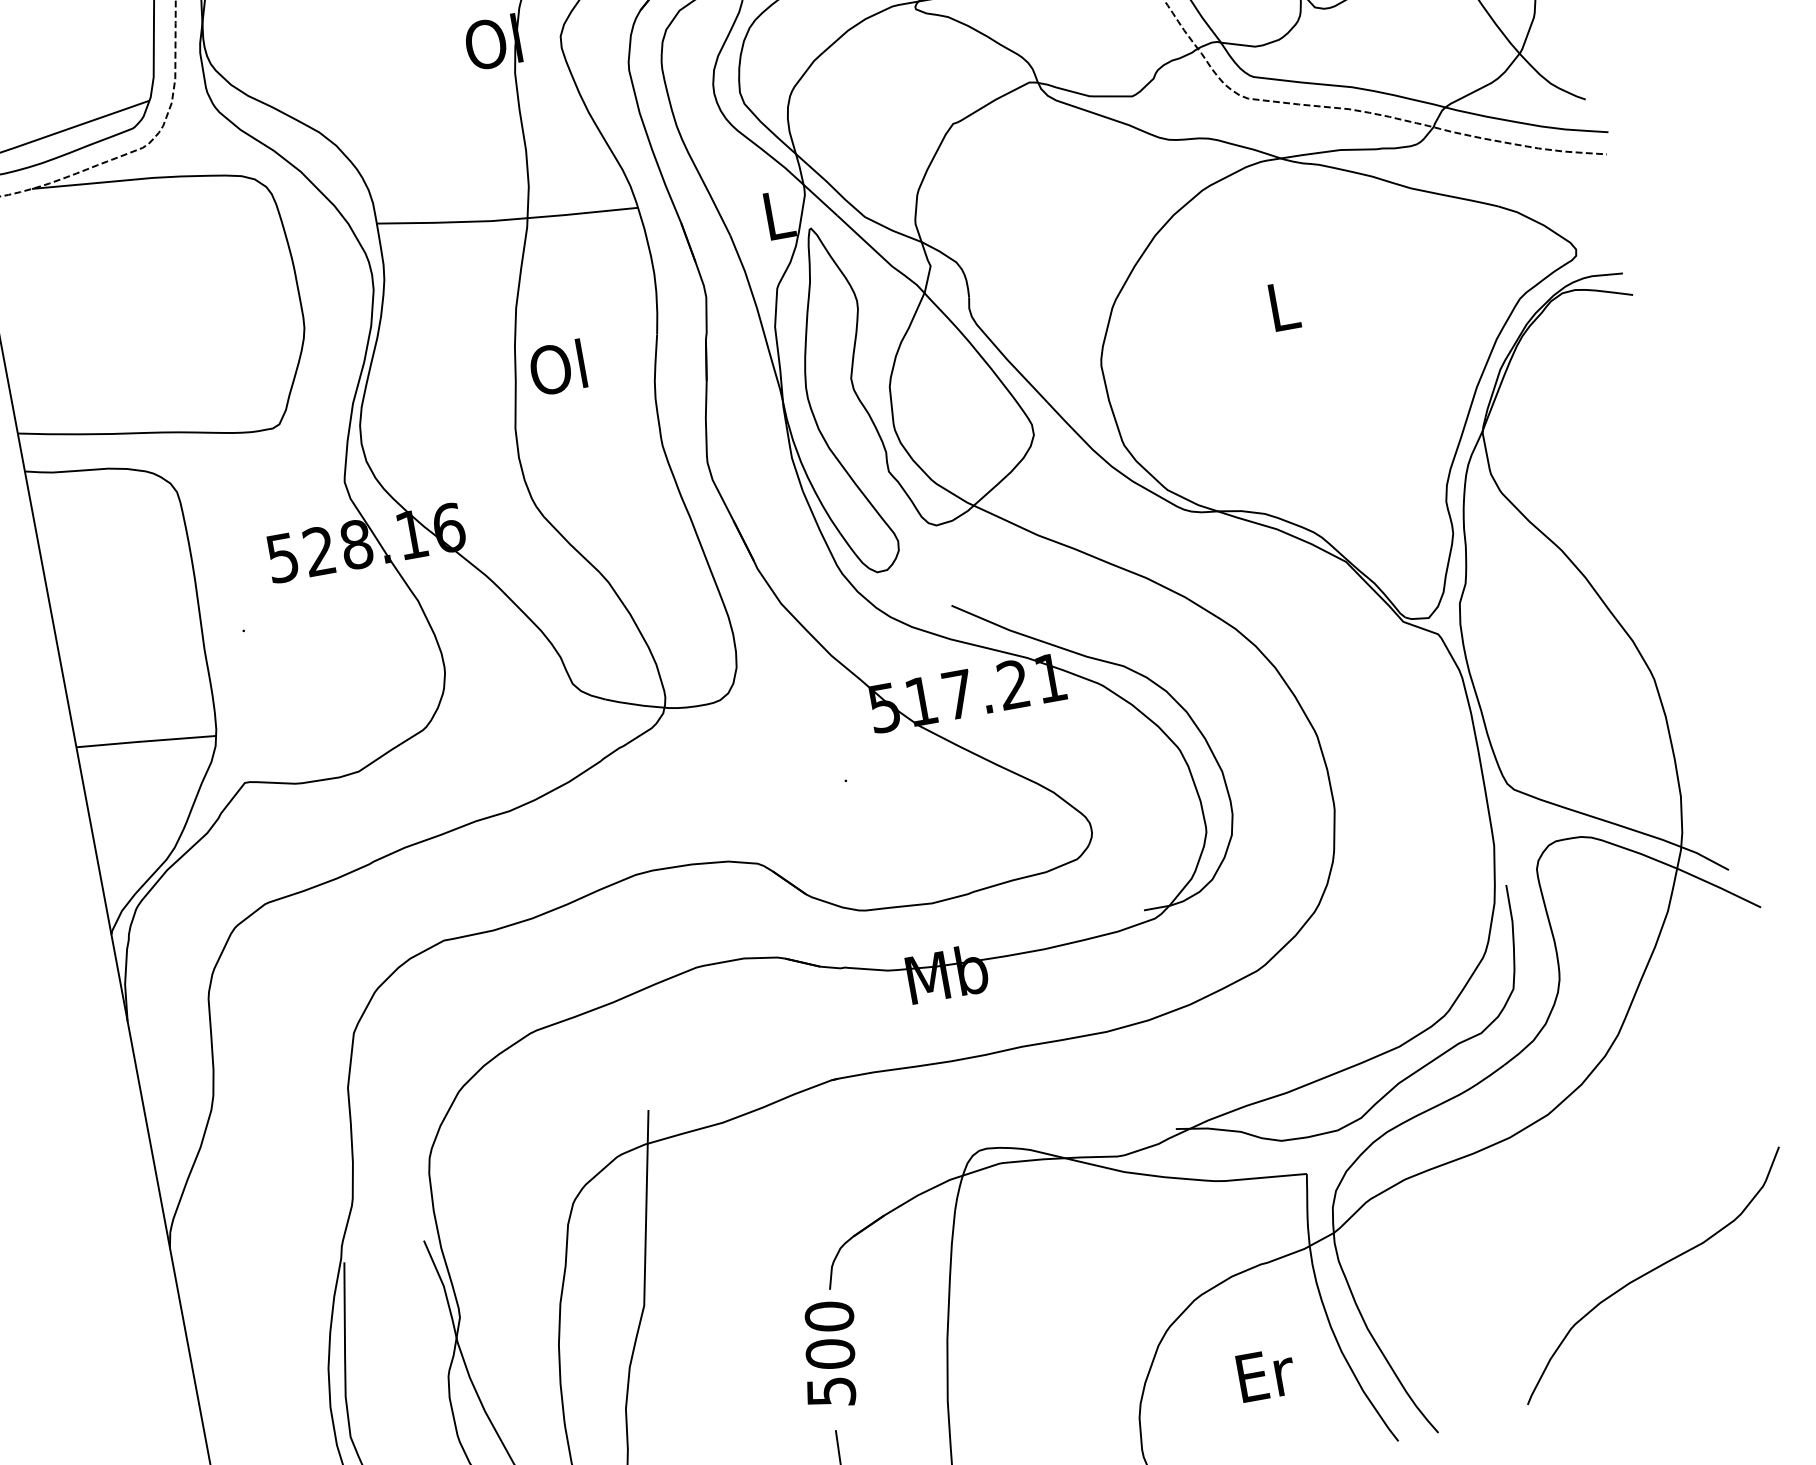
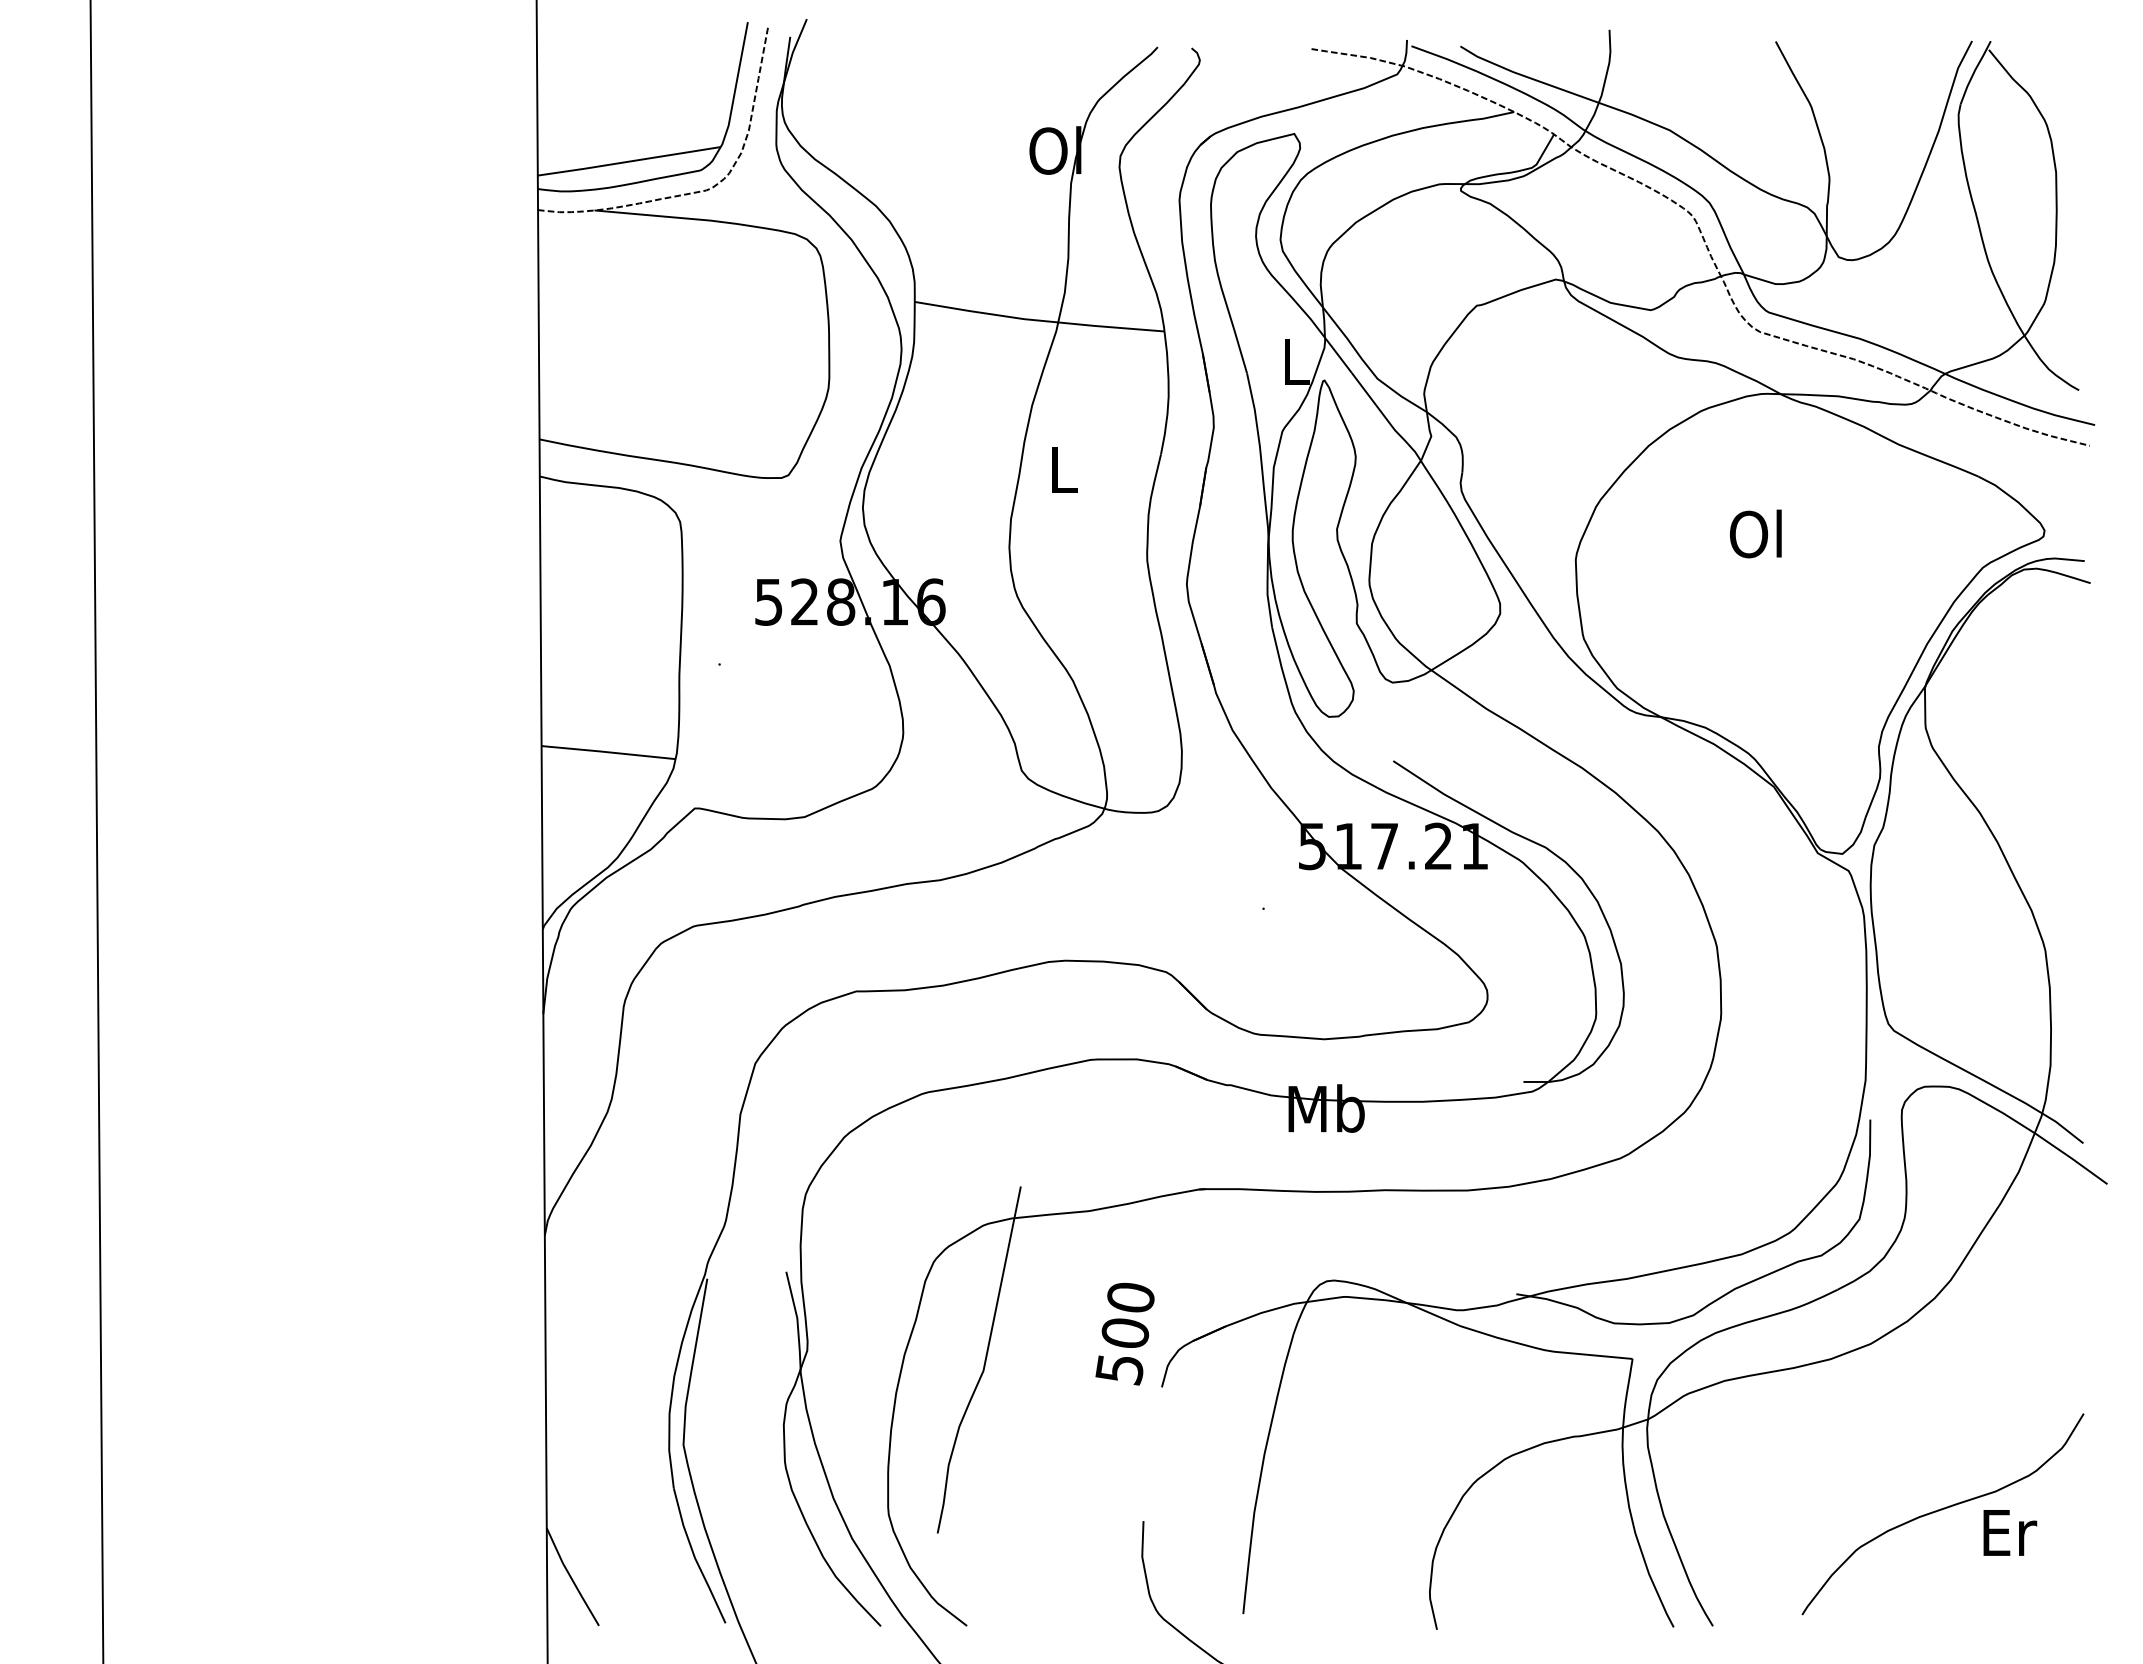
text: (1280, 305) -> (1755, 533), L -> Ol
text: (557, 367) -> (1061, 468), Ol -> L
text: (829, 1354) -> (1124, 1333), moved
text: (1266, 1374) -> (2010, 1532), moved

